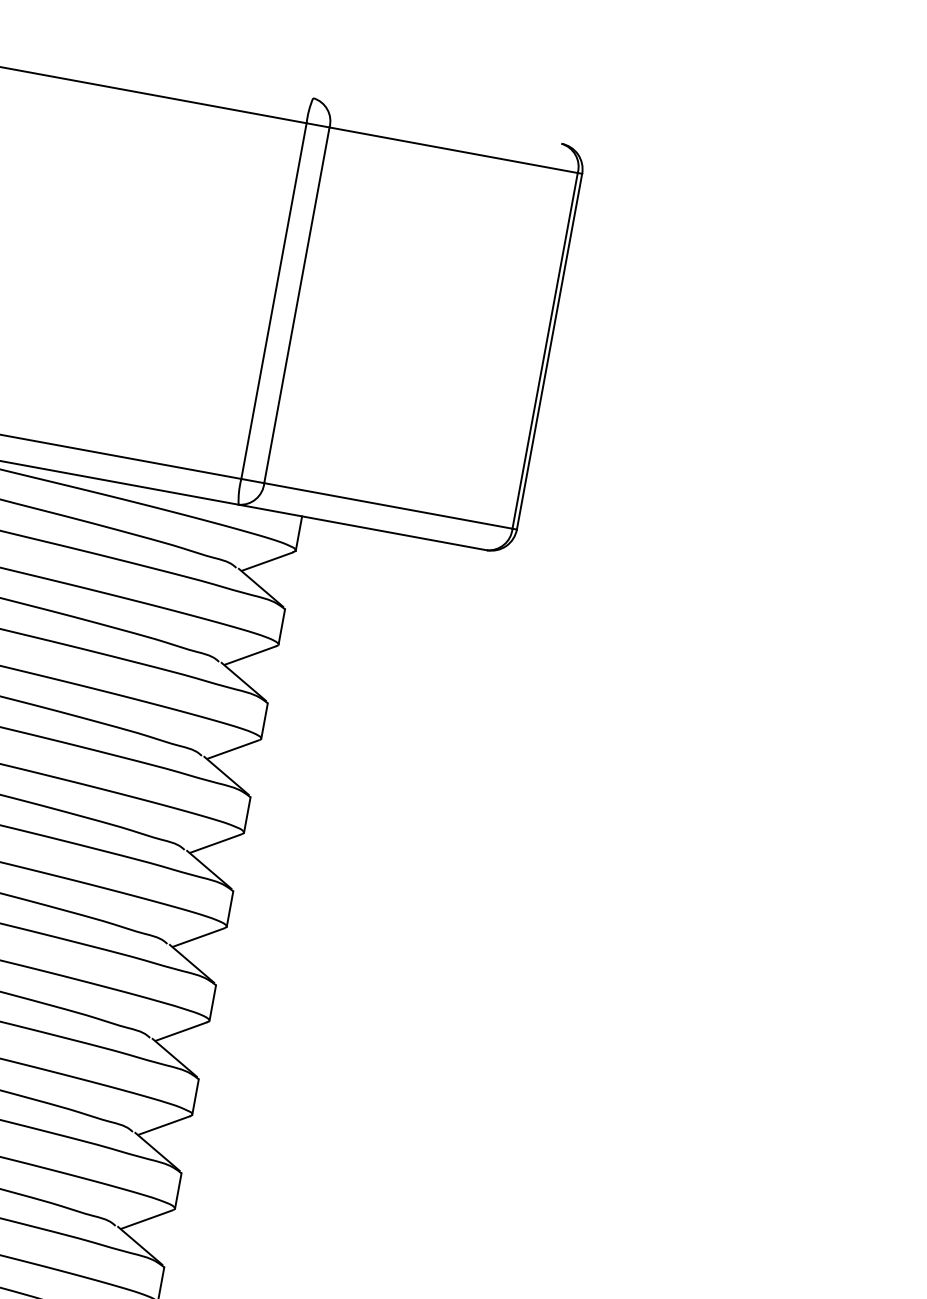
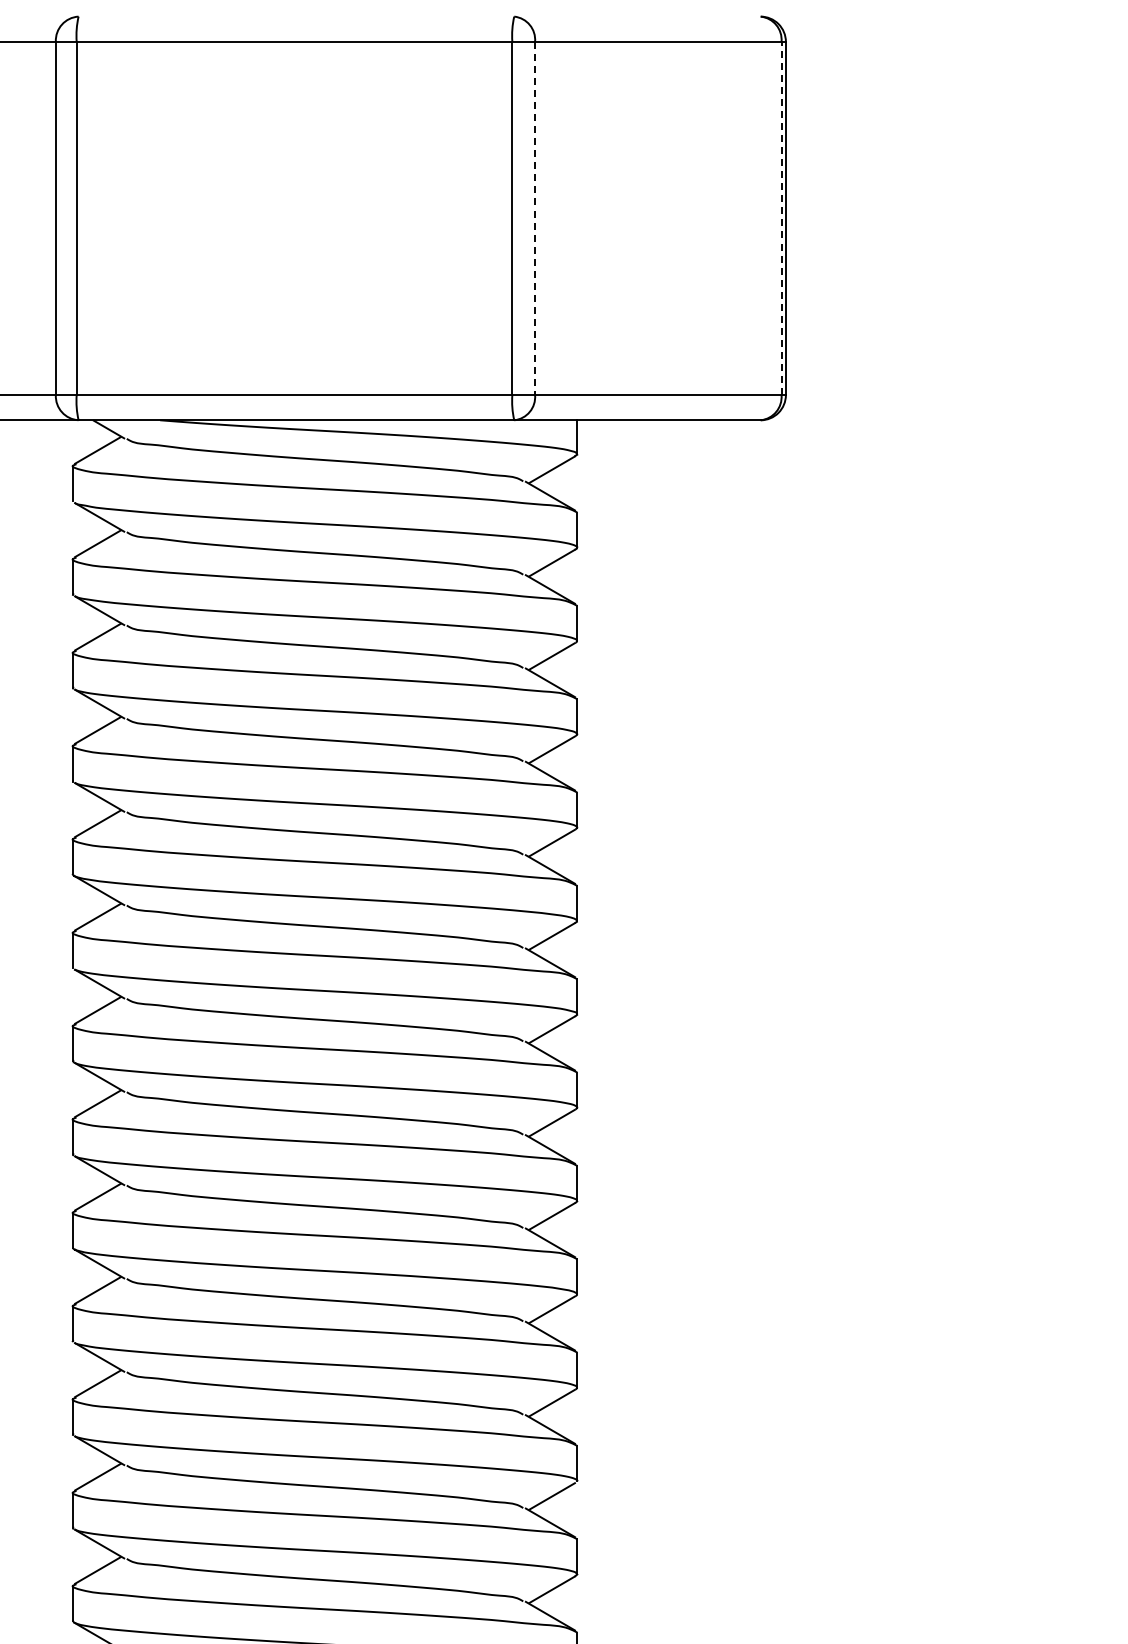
line: (297, 305) -> (535, 218), solid -> dashed
line: (545, 350) -> (781, 218), solid -> dashed

